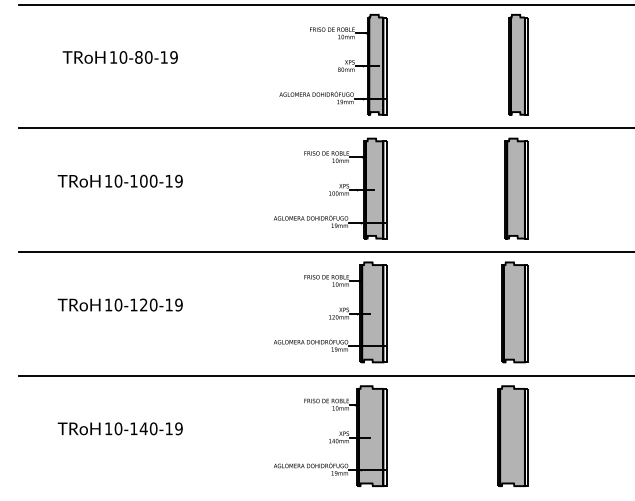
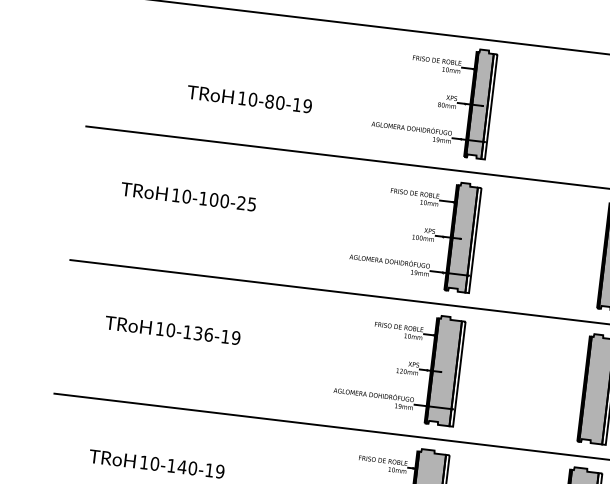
text: (119, 57) -> (248, 99), moved
text: (173, 180) -> (246, 202), 10-100-19 -> 10-100-25
text: (148, 304) -> (203, 333), 10-120-19 -> 10-136-19

